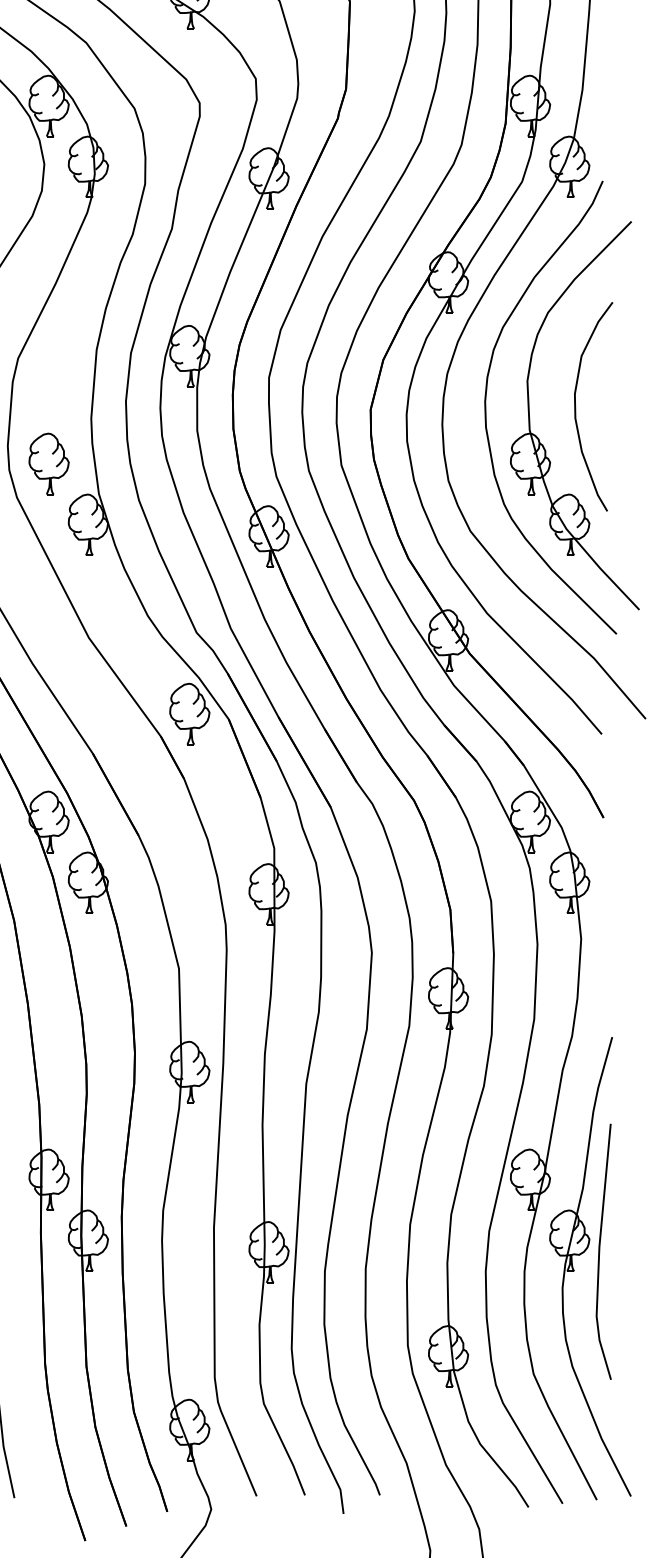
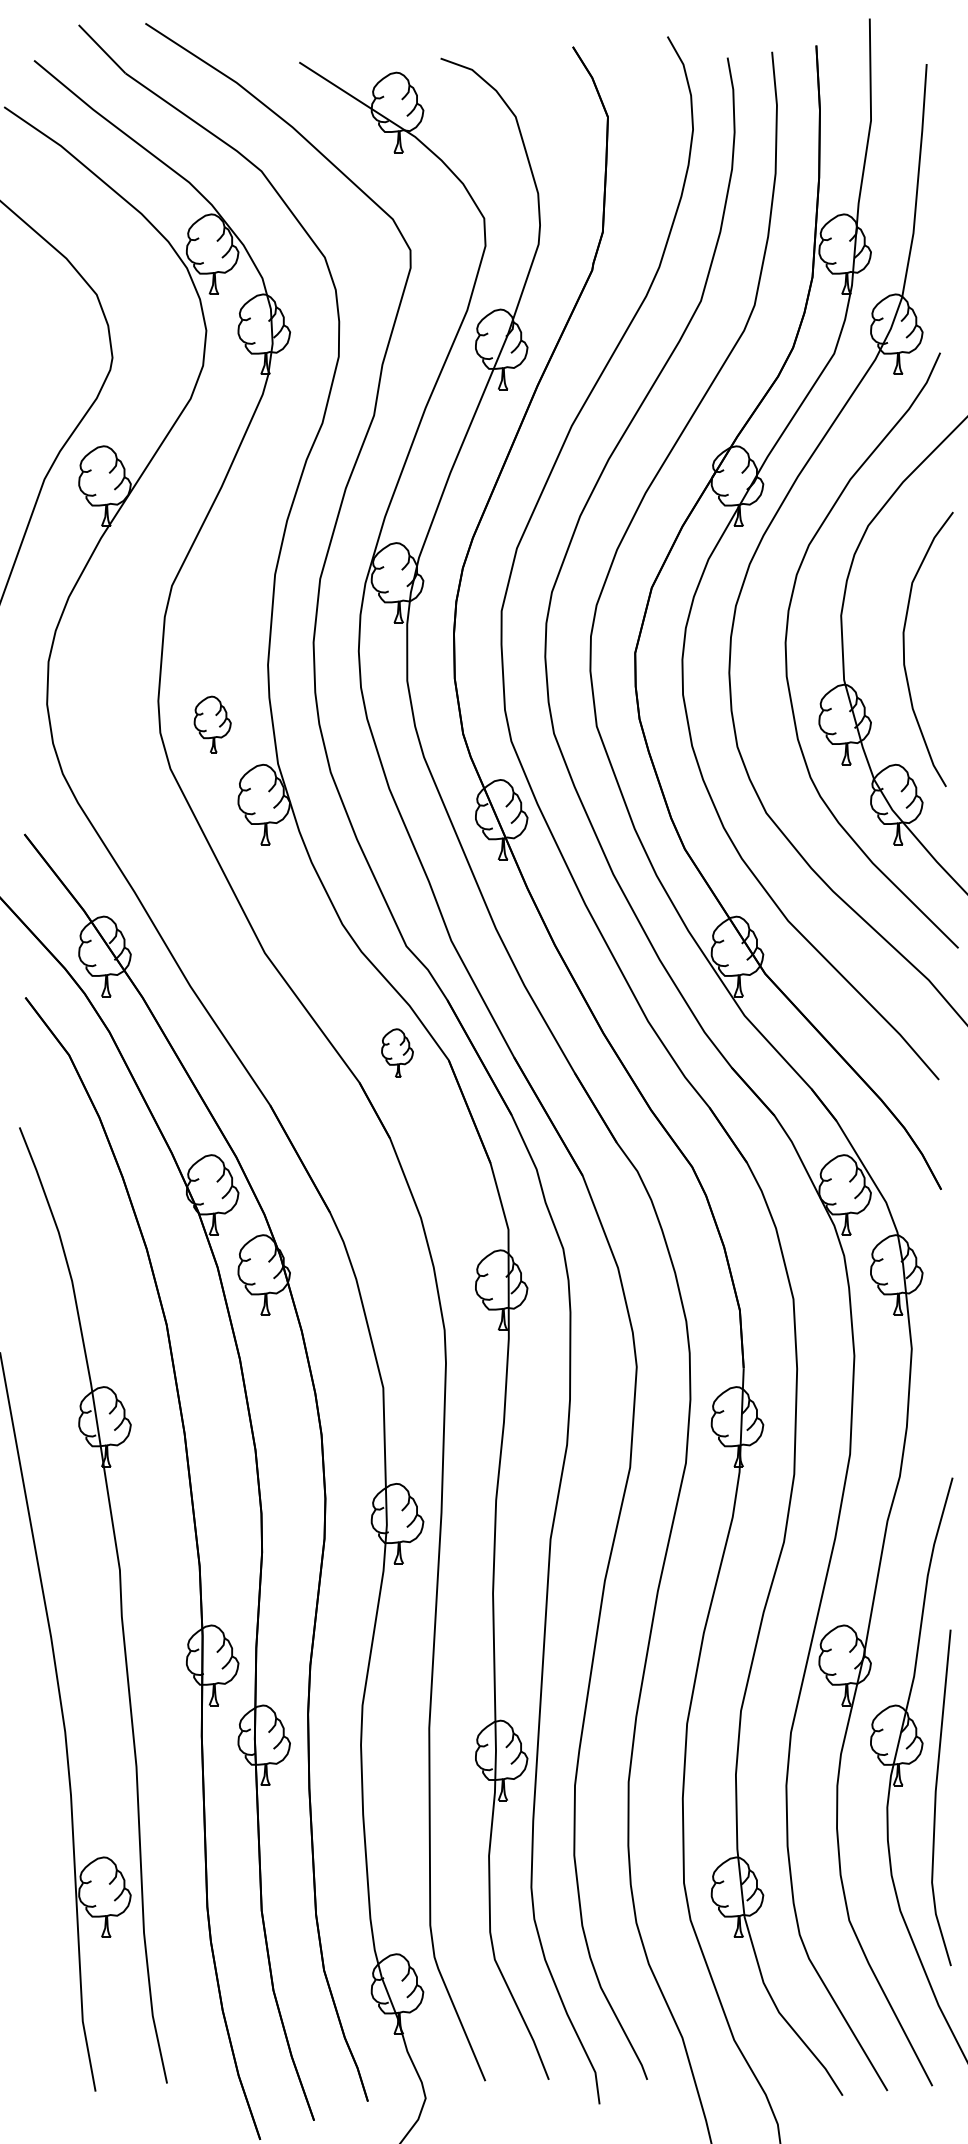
part: (49, 463) -> (212, 724), size x0.7
part: (189, 713) -> (397, 1052), size x0.6
line: (599, 1251) -> (936, 1797), moved

